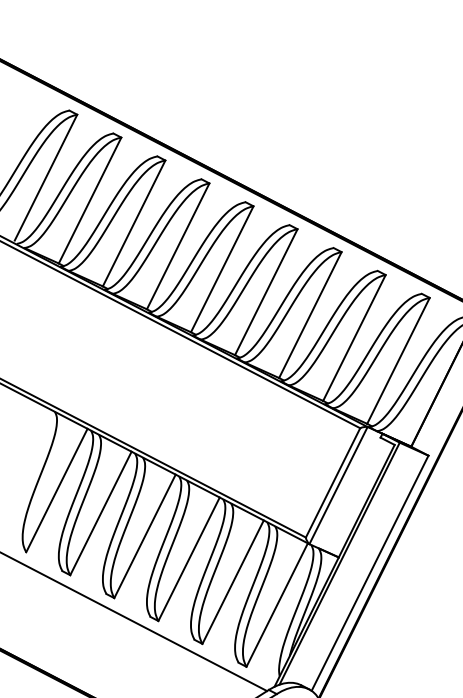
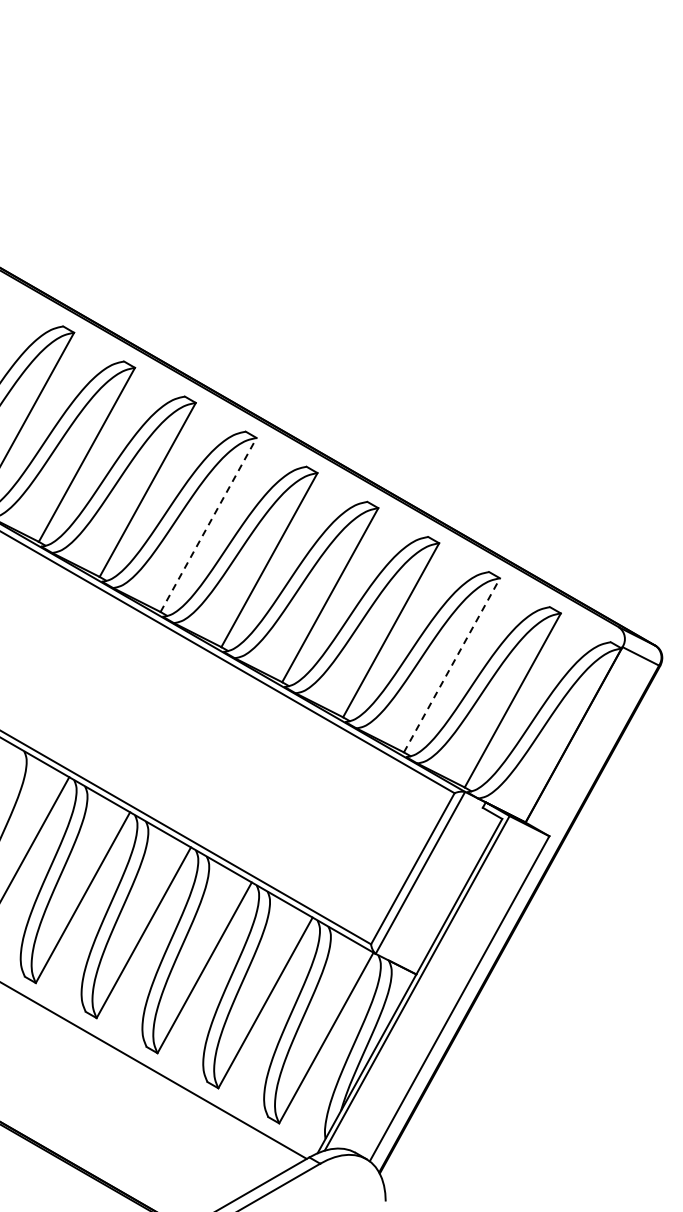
line: (178, 246) -> (208, 524), solid -> dashed
line: (354, 337) -> (452, 664), solid -> dashed

